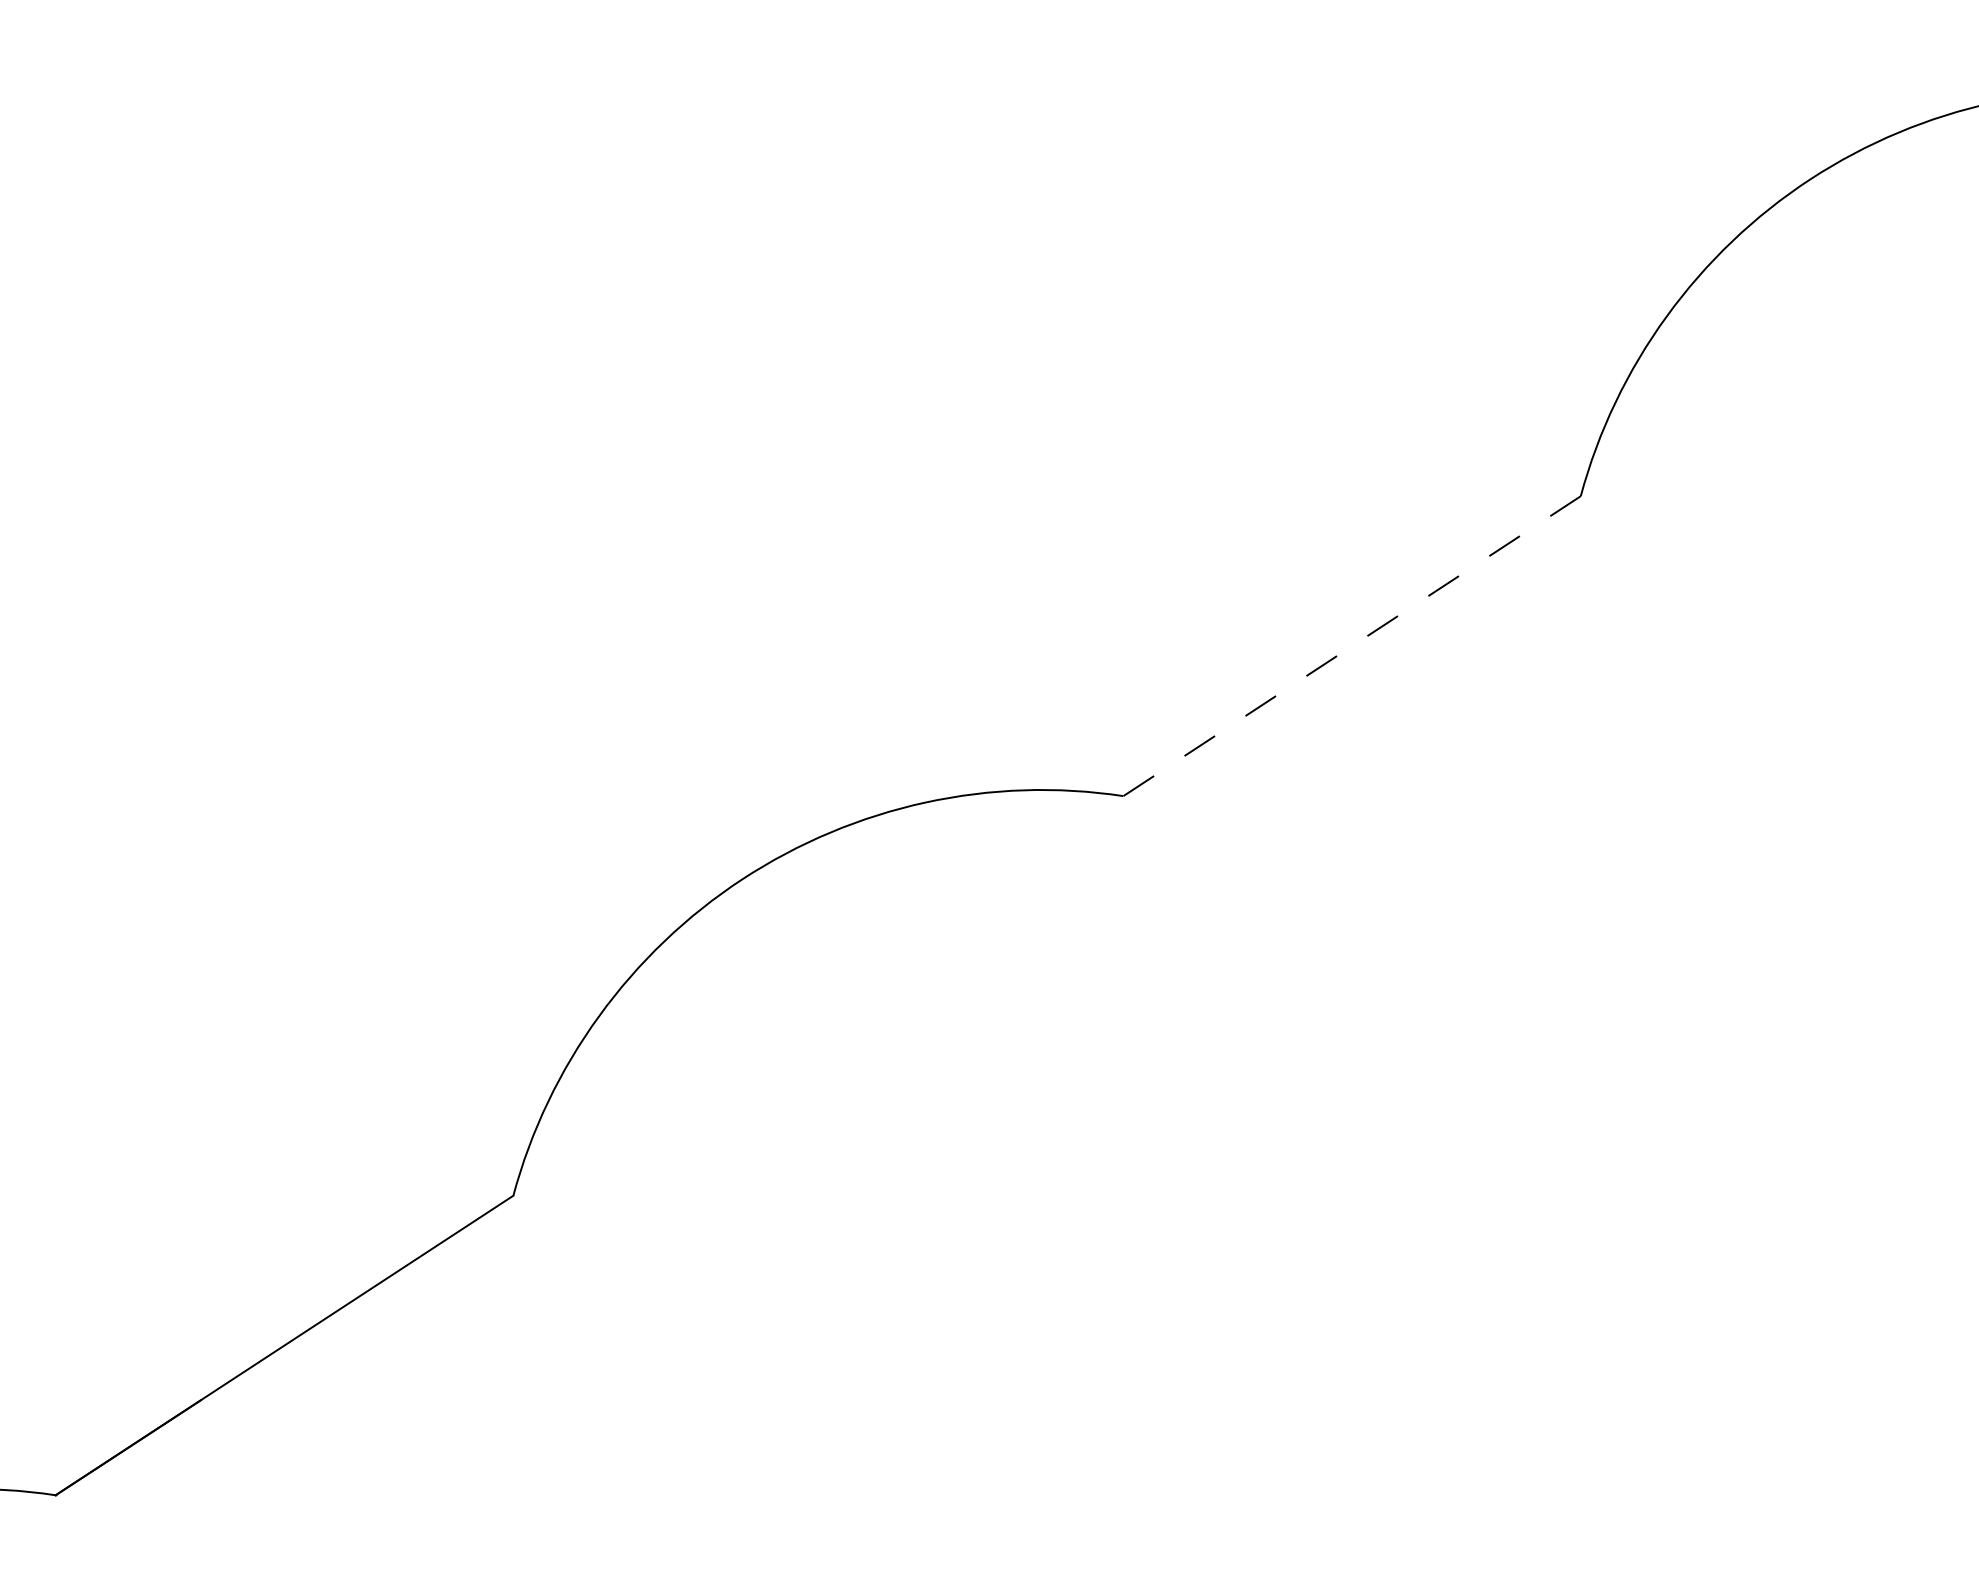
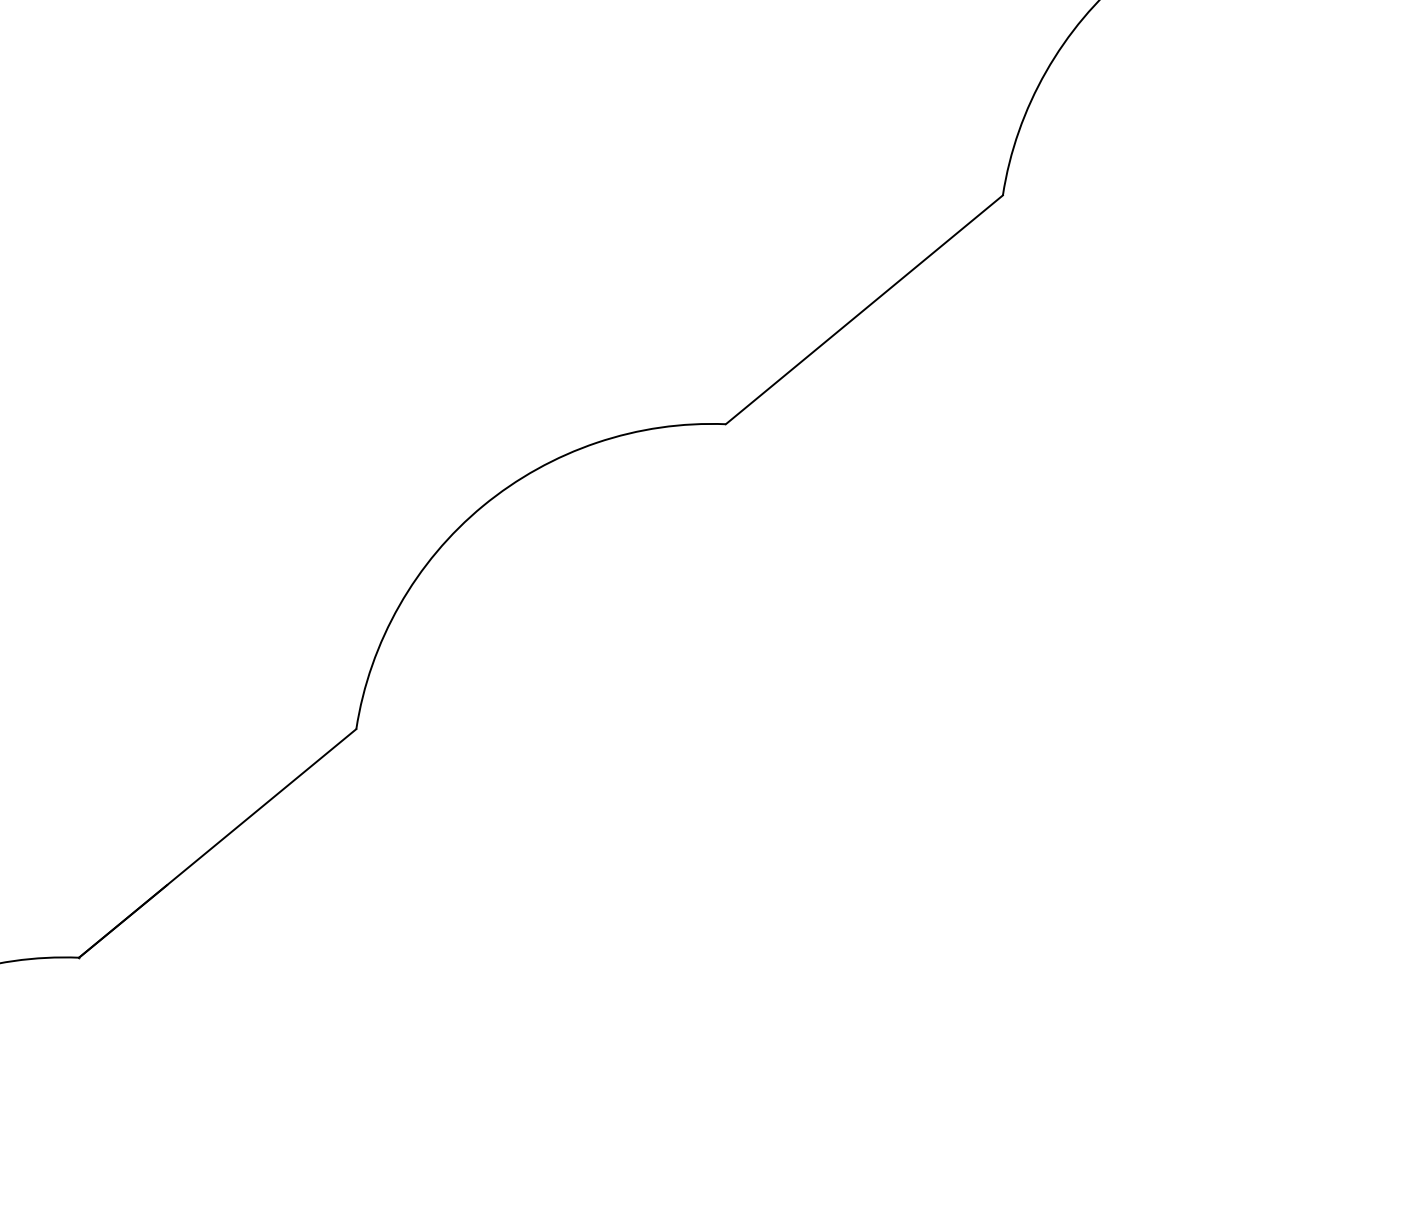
line: (1352, 645) -> (864, 309), dashed -> solid

